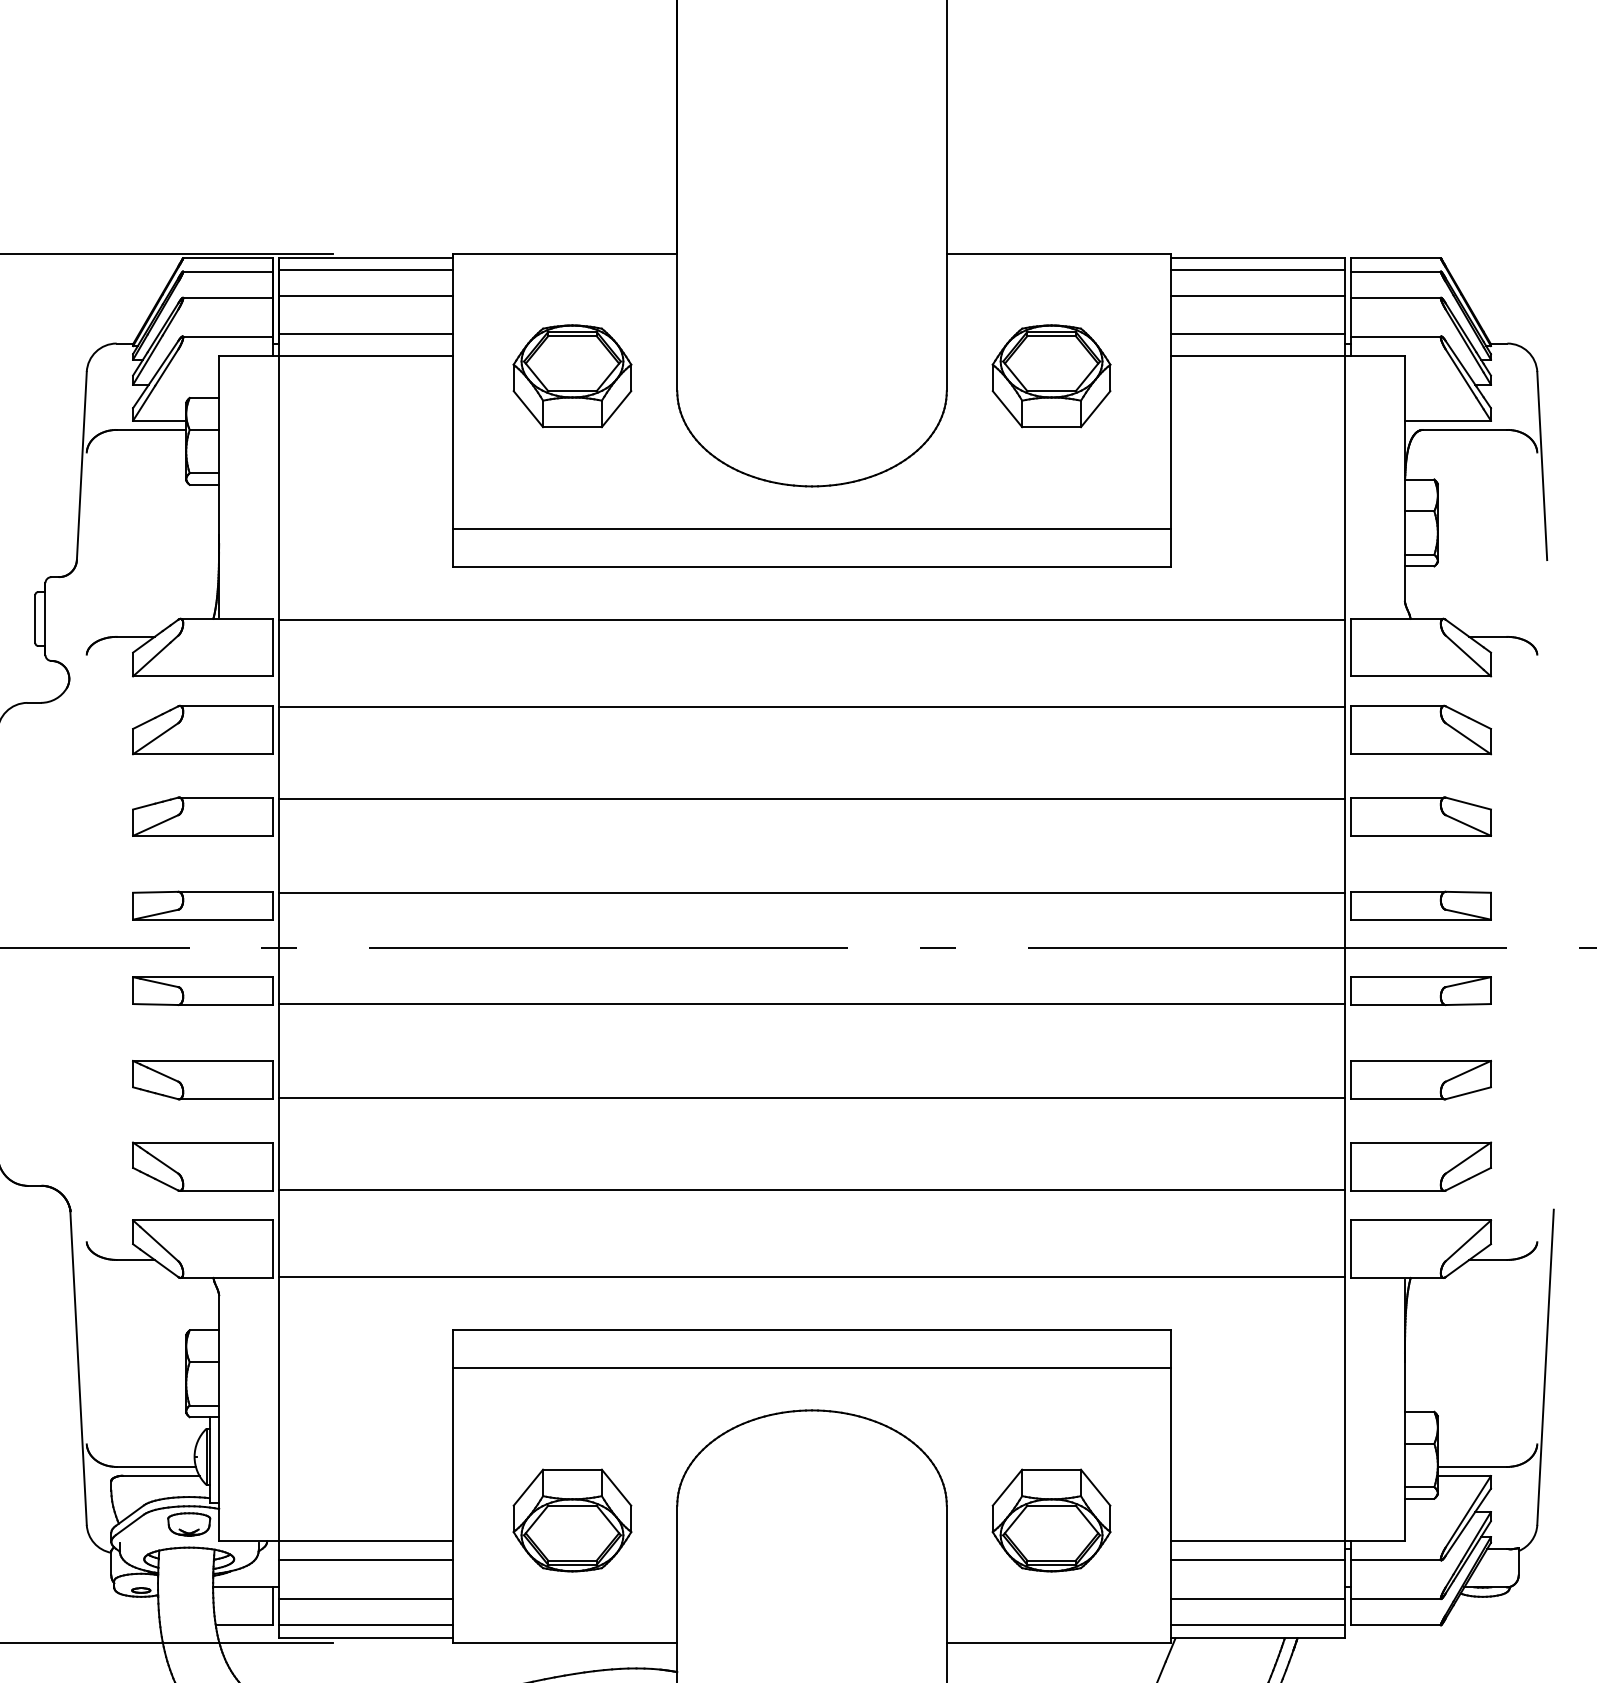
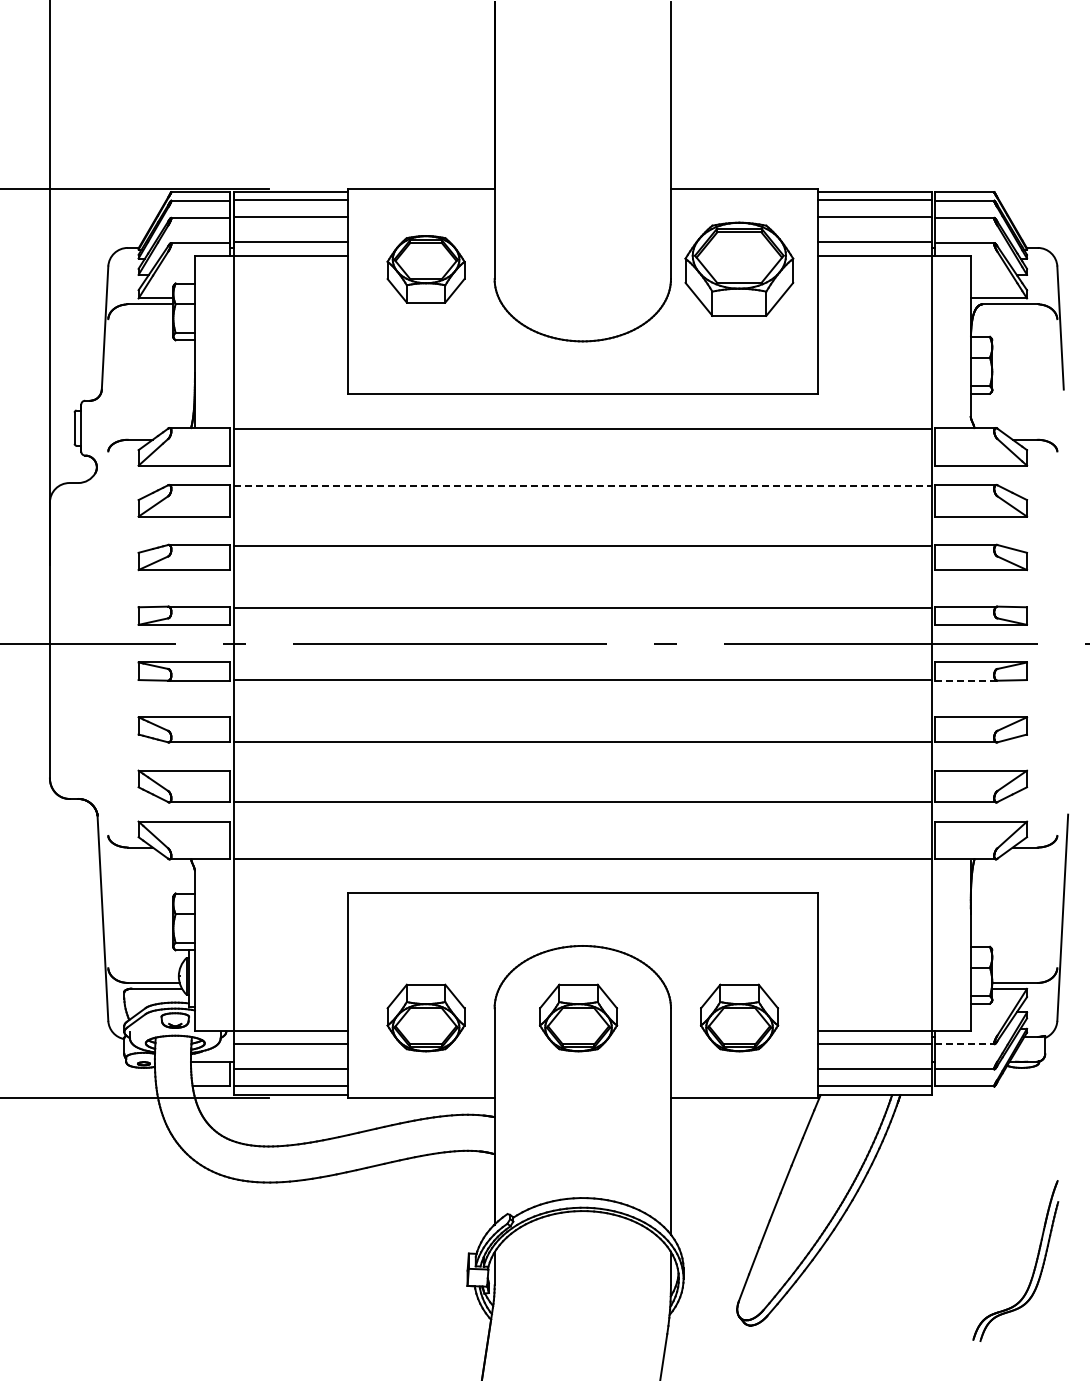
part: (1051, 376) -> (739, 269), size x1.4
line: (811, 529) -> (582, 369), removed
line: (811, 706) -> (582, 485), solid -> dashed
line: (1398, 1004) -> (966, 680), solid -> dashed
line: (811, 1368) -> (582, 918), removed
part: (805, 1519) -> (578, 1017), added
line: (1396, 1559) -> (965, 1043), solid -> dashed

